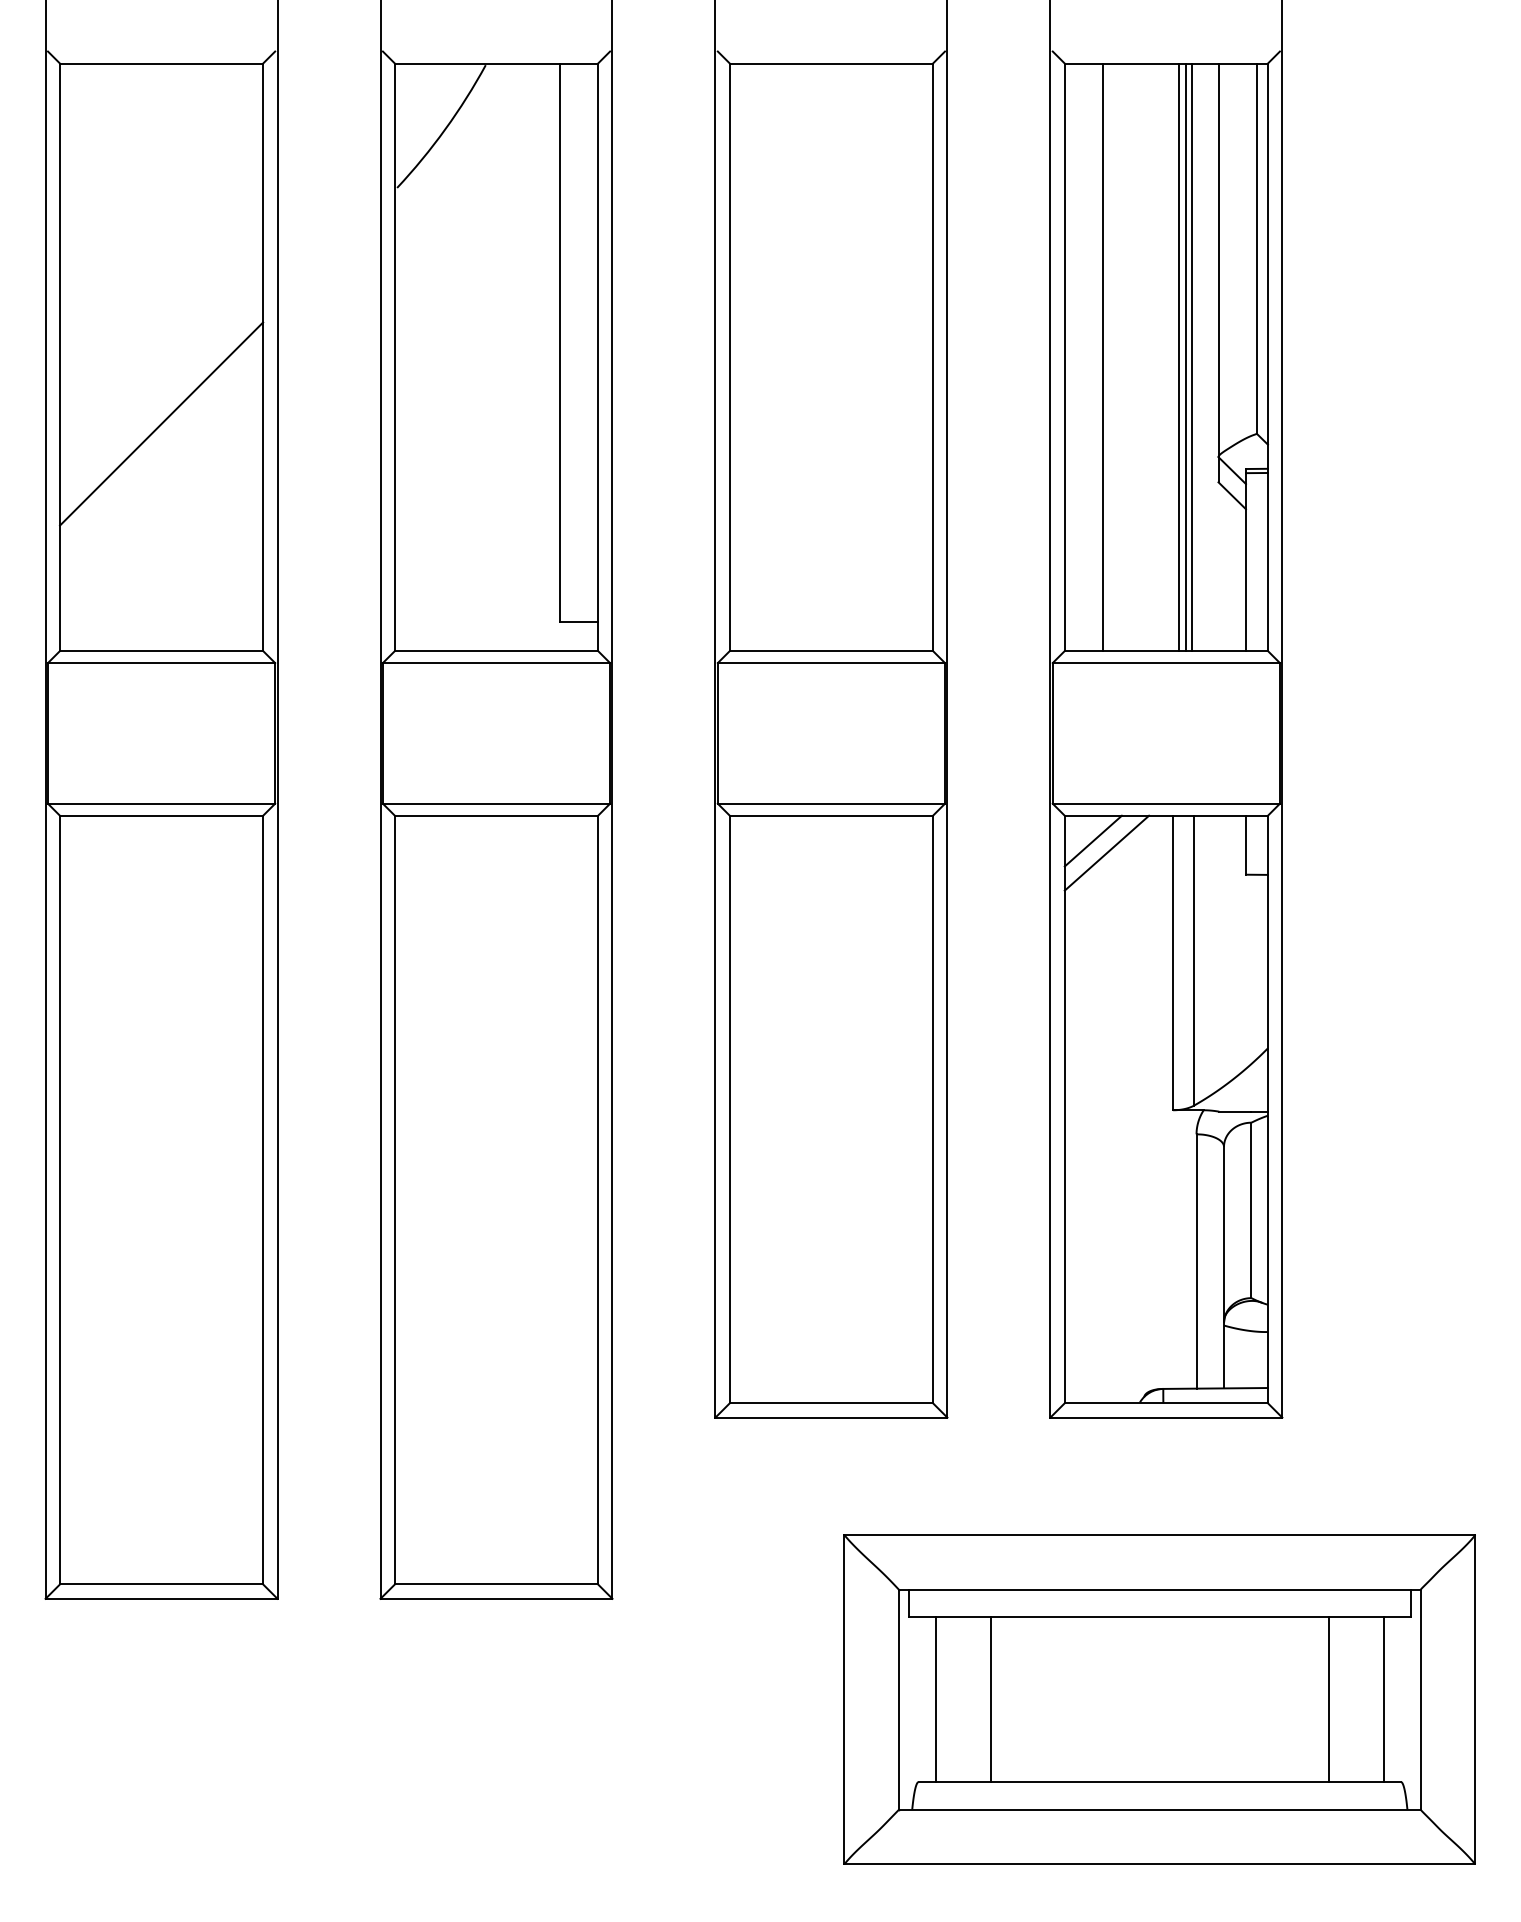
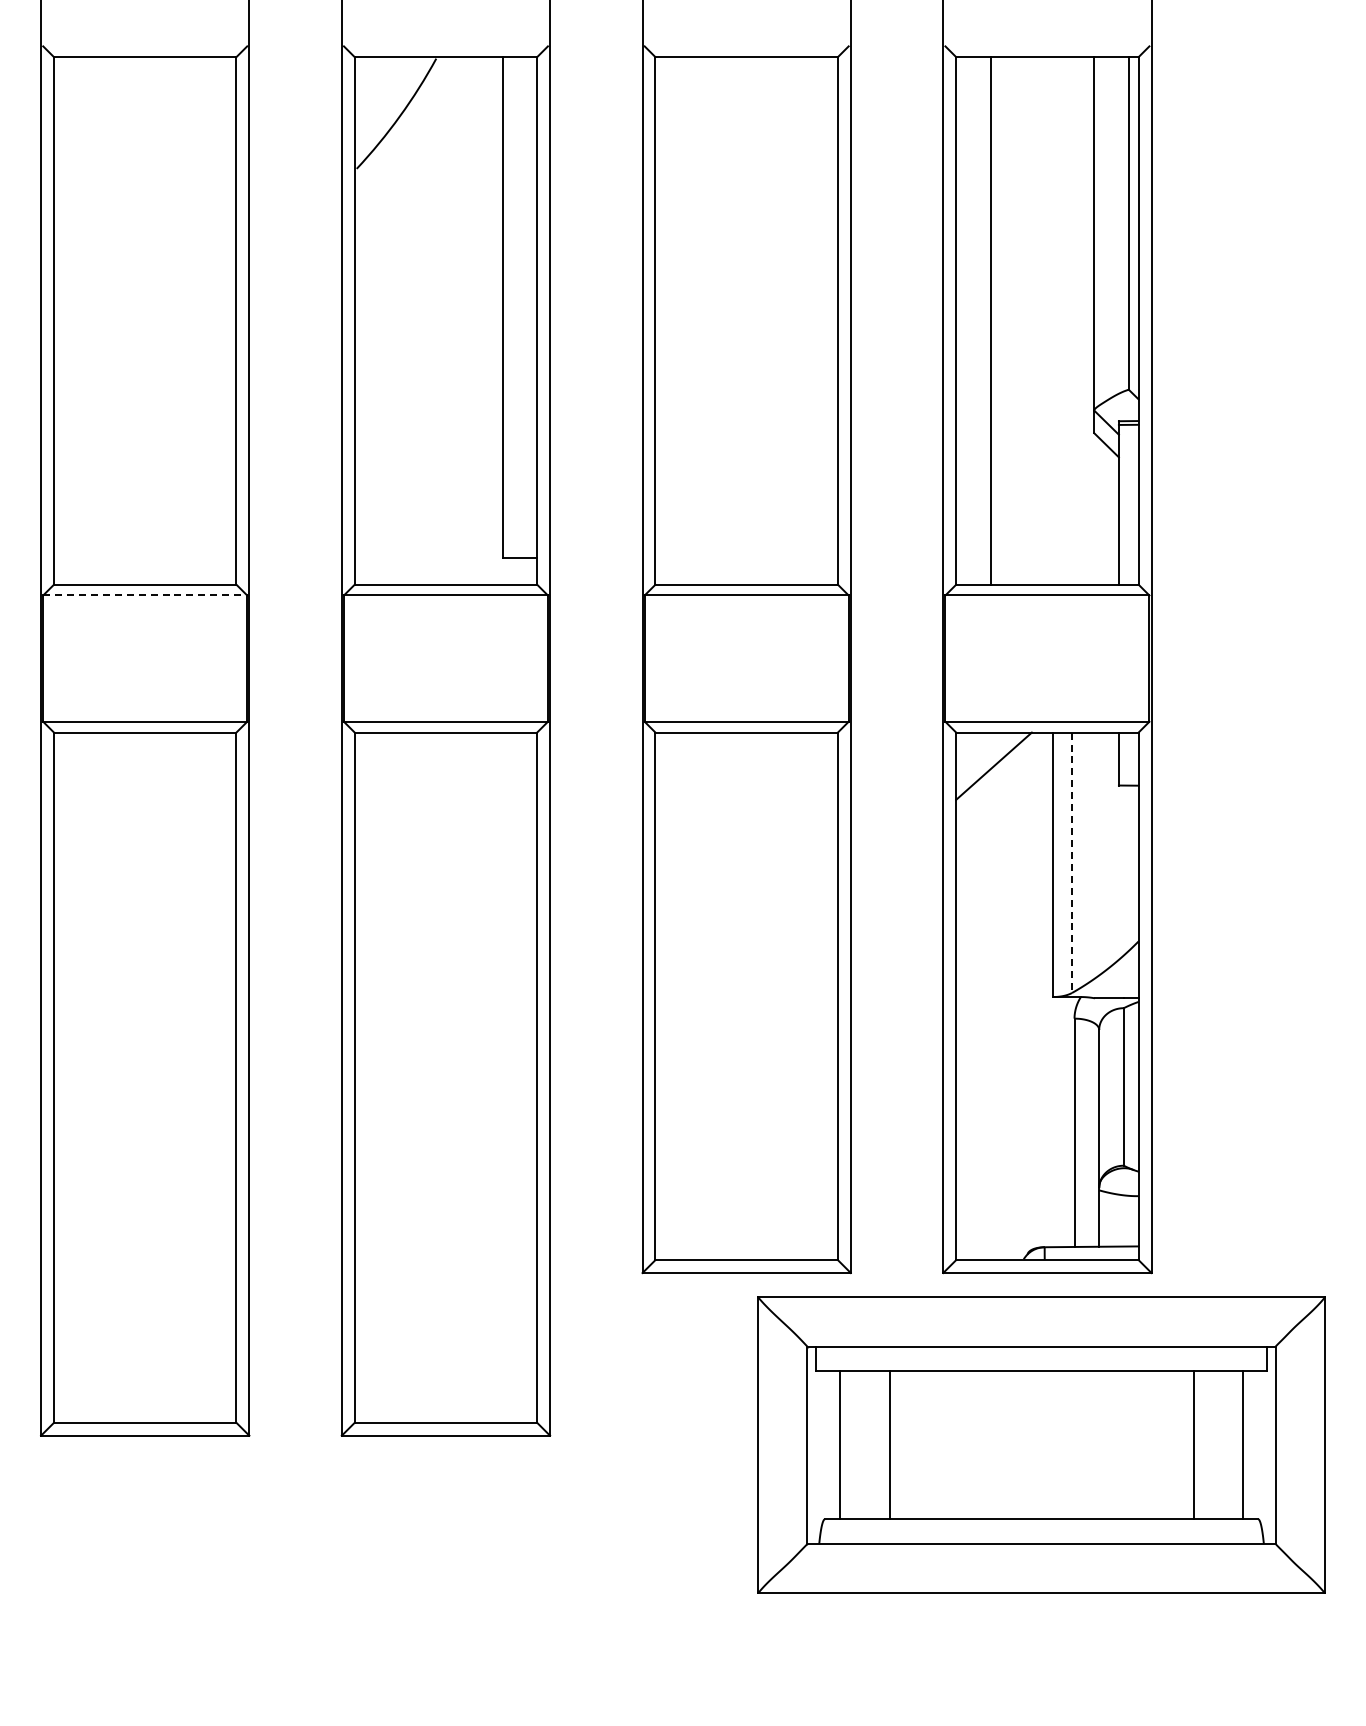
line: (1178, 356) -> (1058, 320), removed
line: (1185, 356) -> (1064, 320), removed
line: (1192, 356) -> (1070, 320), removed
line: (161, 423) -> (145, 380), removed
line: (161, 663) -> (145, 595), solid -> dashed
line: (1092, 841) -> (981, 755), removed
line: (1194, 961) -> (1072, 863), solid -> dashed
part: (1159, 1698) -> (1041, 1444), moved

